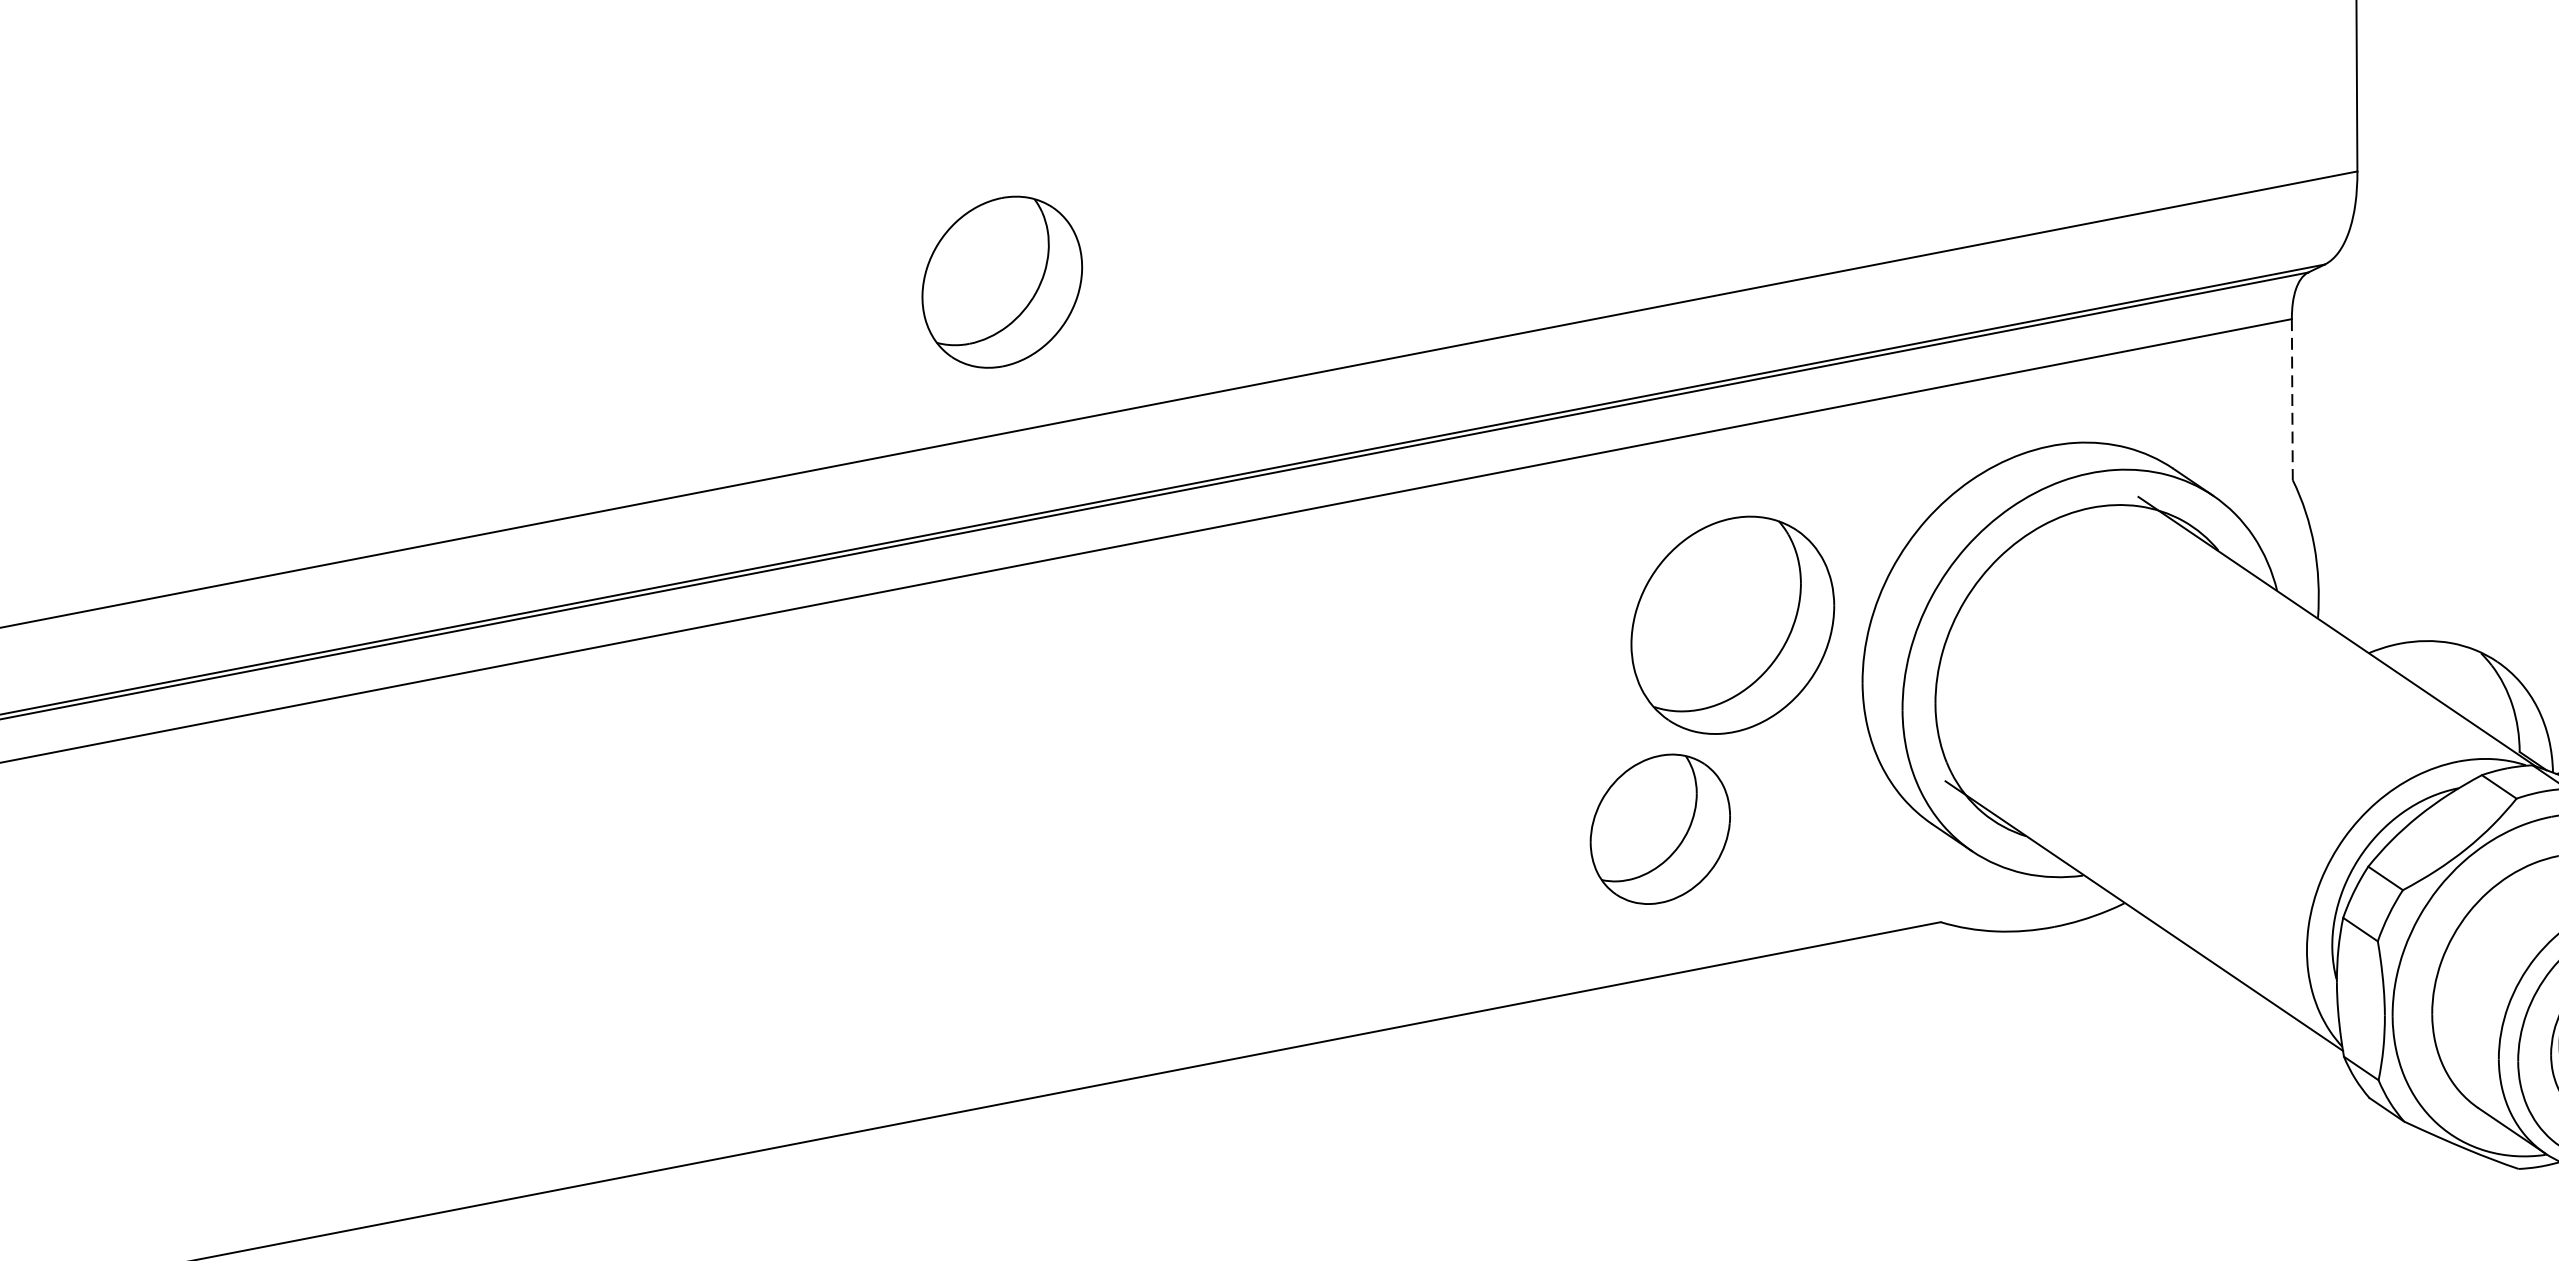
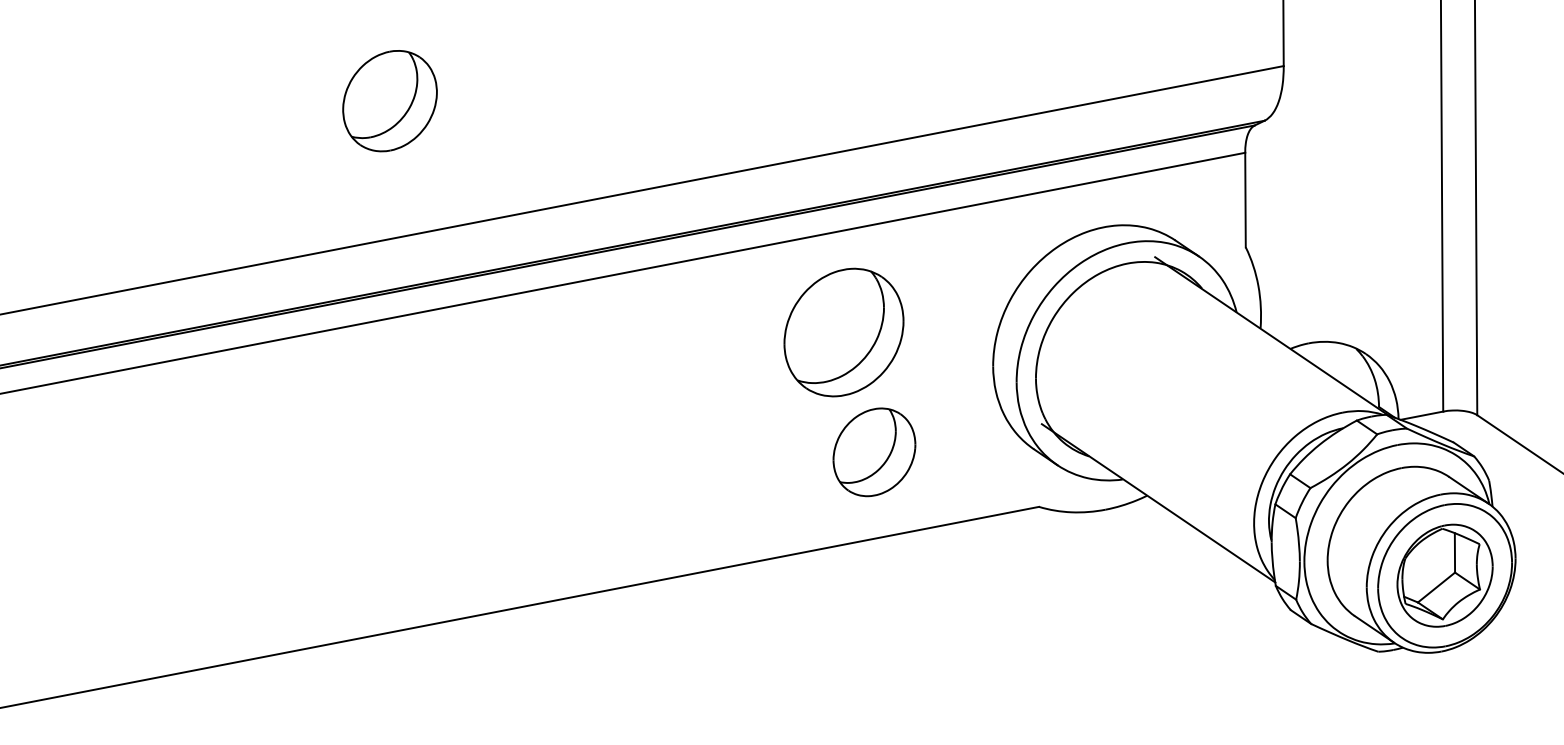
part: (1001, 282) -> (389, 101), moved
line: (2292, 400) -> (1245, 200), dashed -> solid
part: (1731, 625) -> (843, 332), moved

